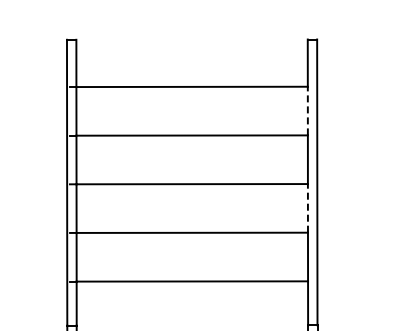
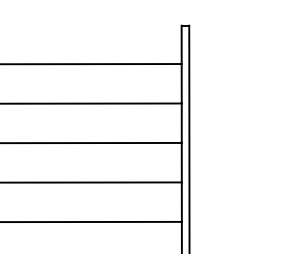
line: (307, 110) -> (181, 83), dashed -> solid
line: (307, 207) -> (181, 161), dashed -> solid

